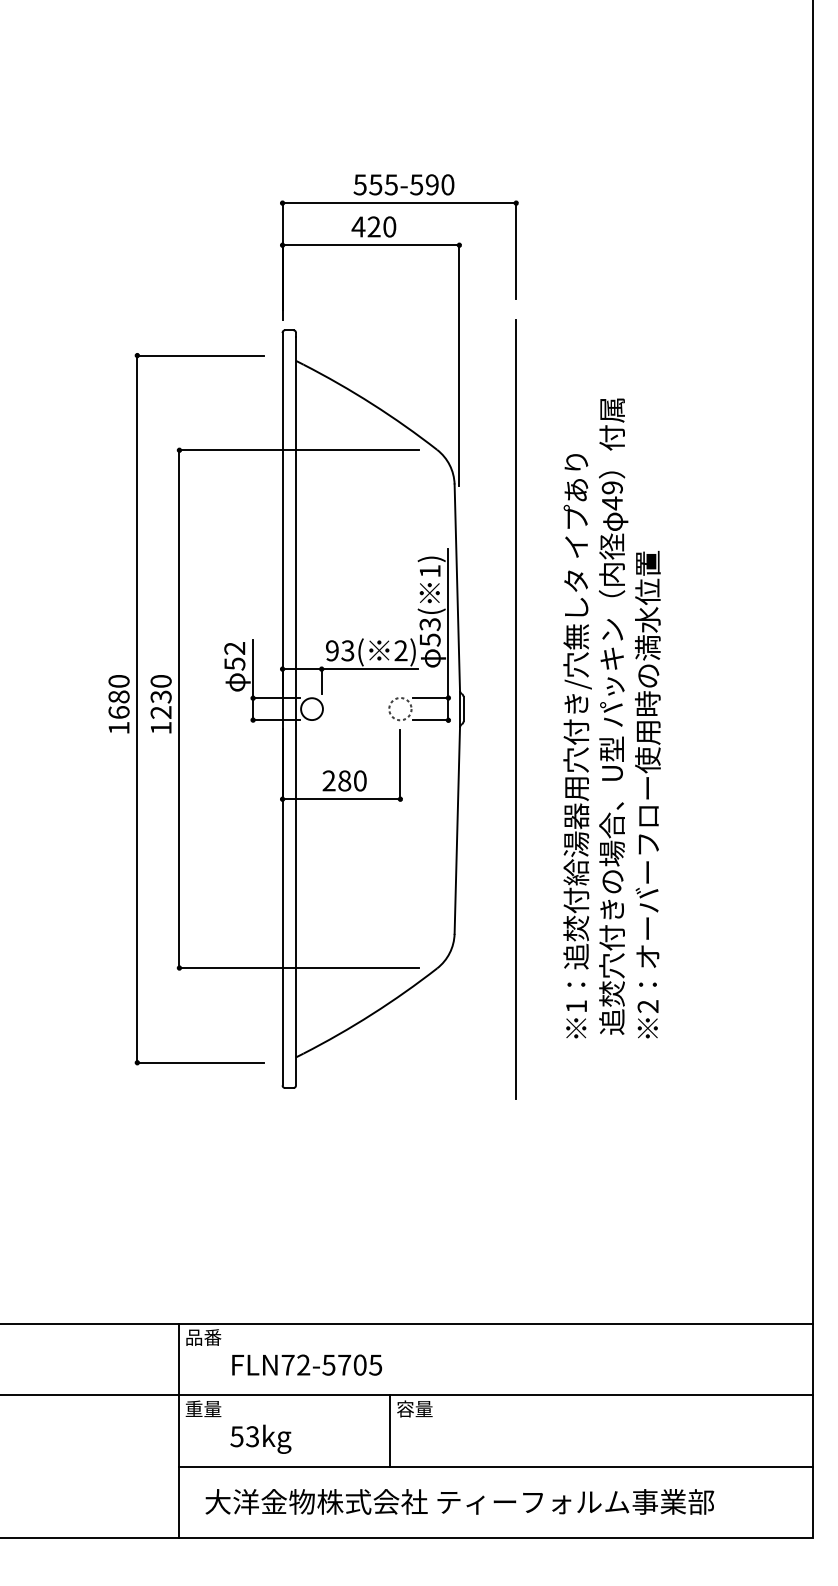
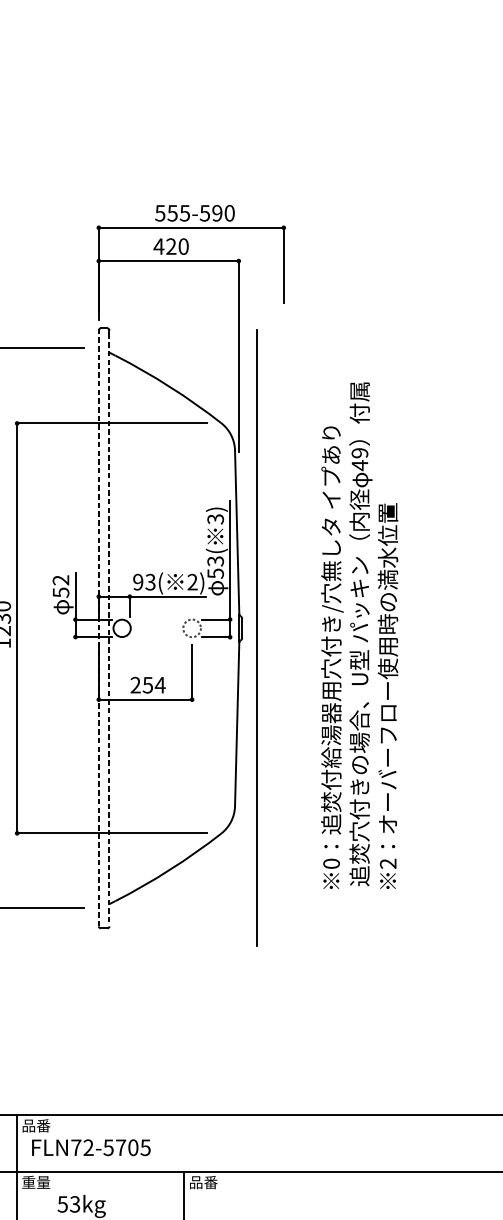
text: (429, 571) -> (215, 519), 1) -> 3)
line: (282, 708) -> (98, 627), solid -> dashed
line: (515, 709) -> (256, 638), moved
line: (296, 711) -> (109, 630), solid -> dashed
text: (352, 780) -> (154, 684), 280 -> 254
text: (576, 1006) -> (331, 863), 1 -> 0
text: (306, 1364) -> (90, 1147), moved
text: (414, 1408) -> (203, 1182), 容量 -> 品番

